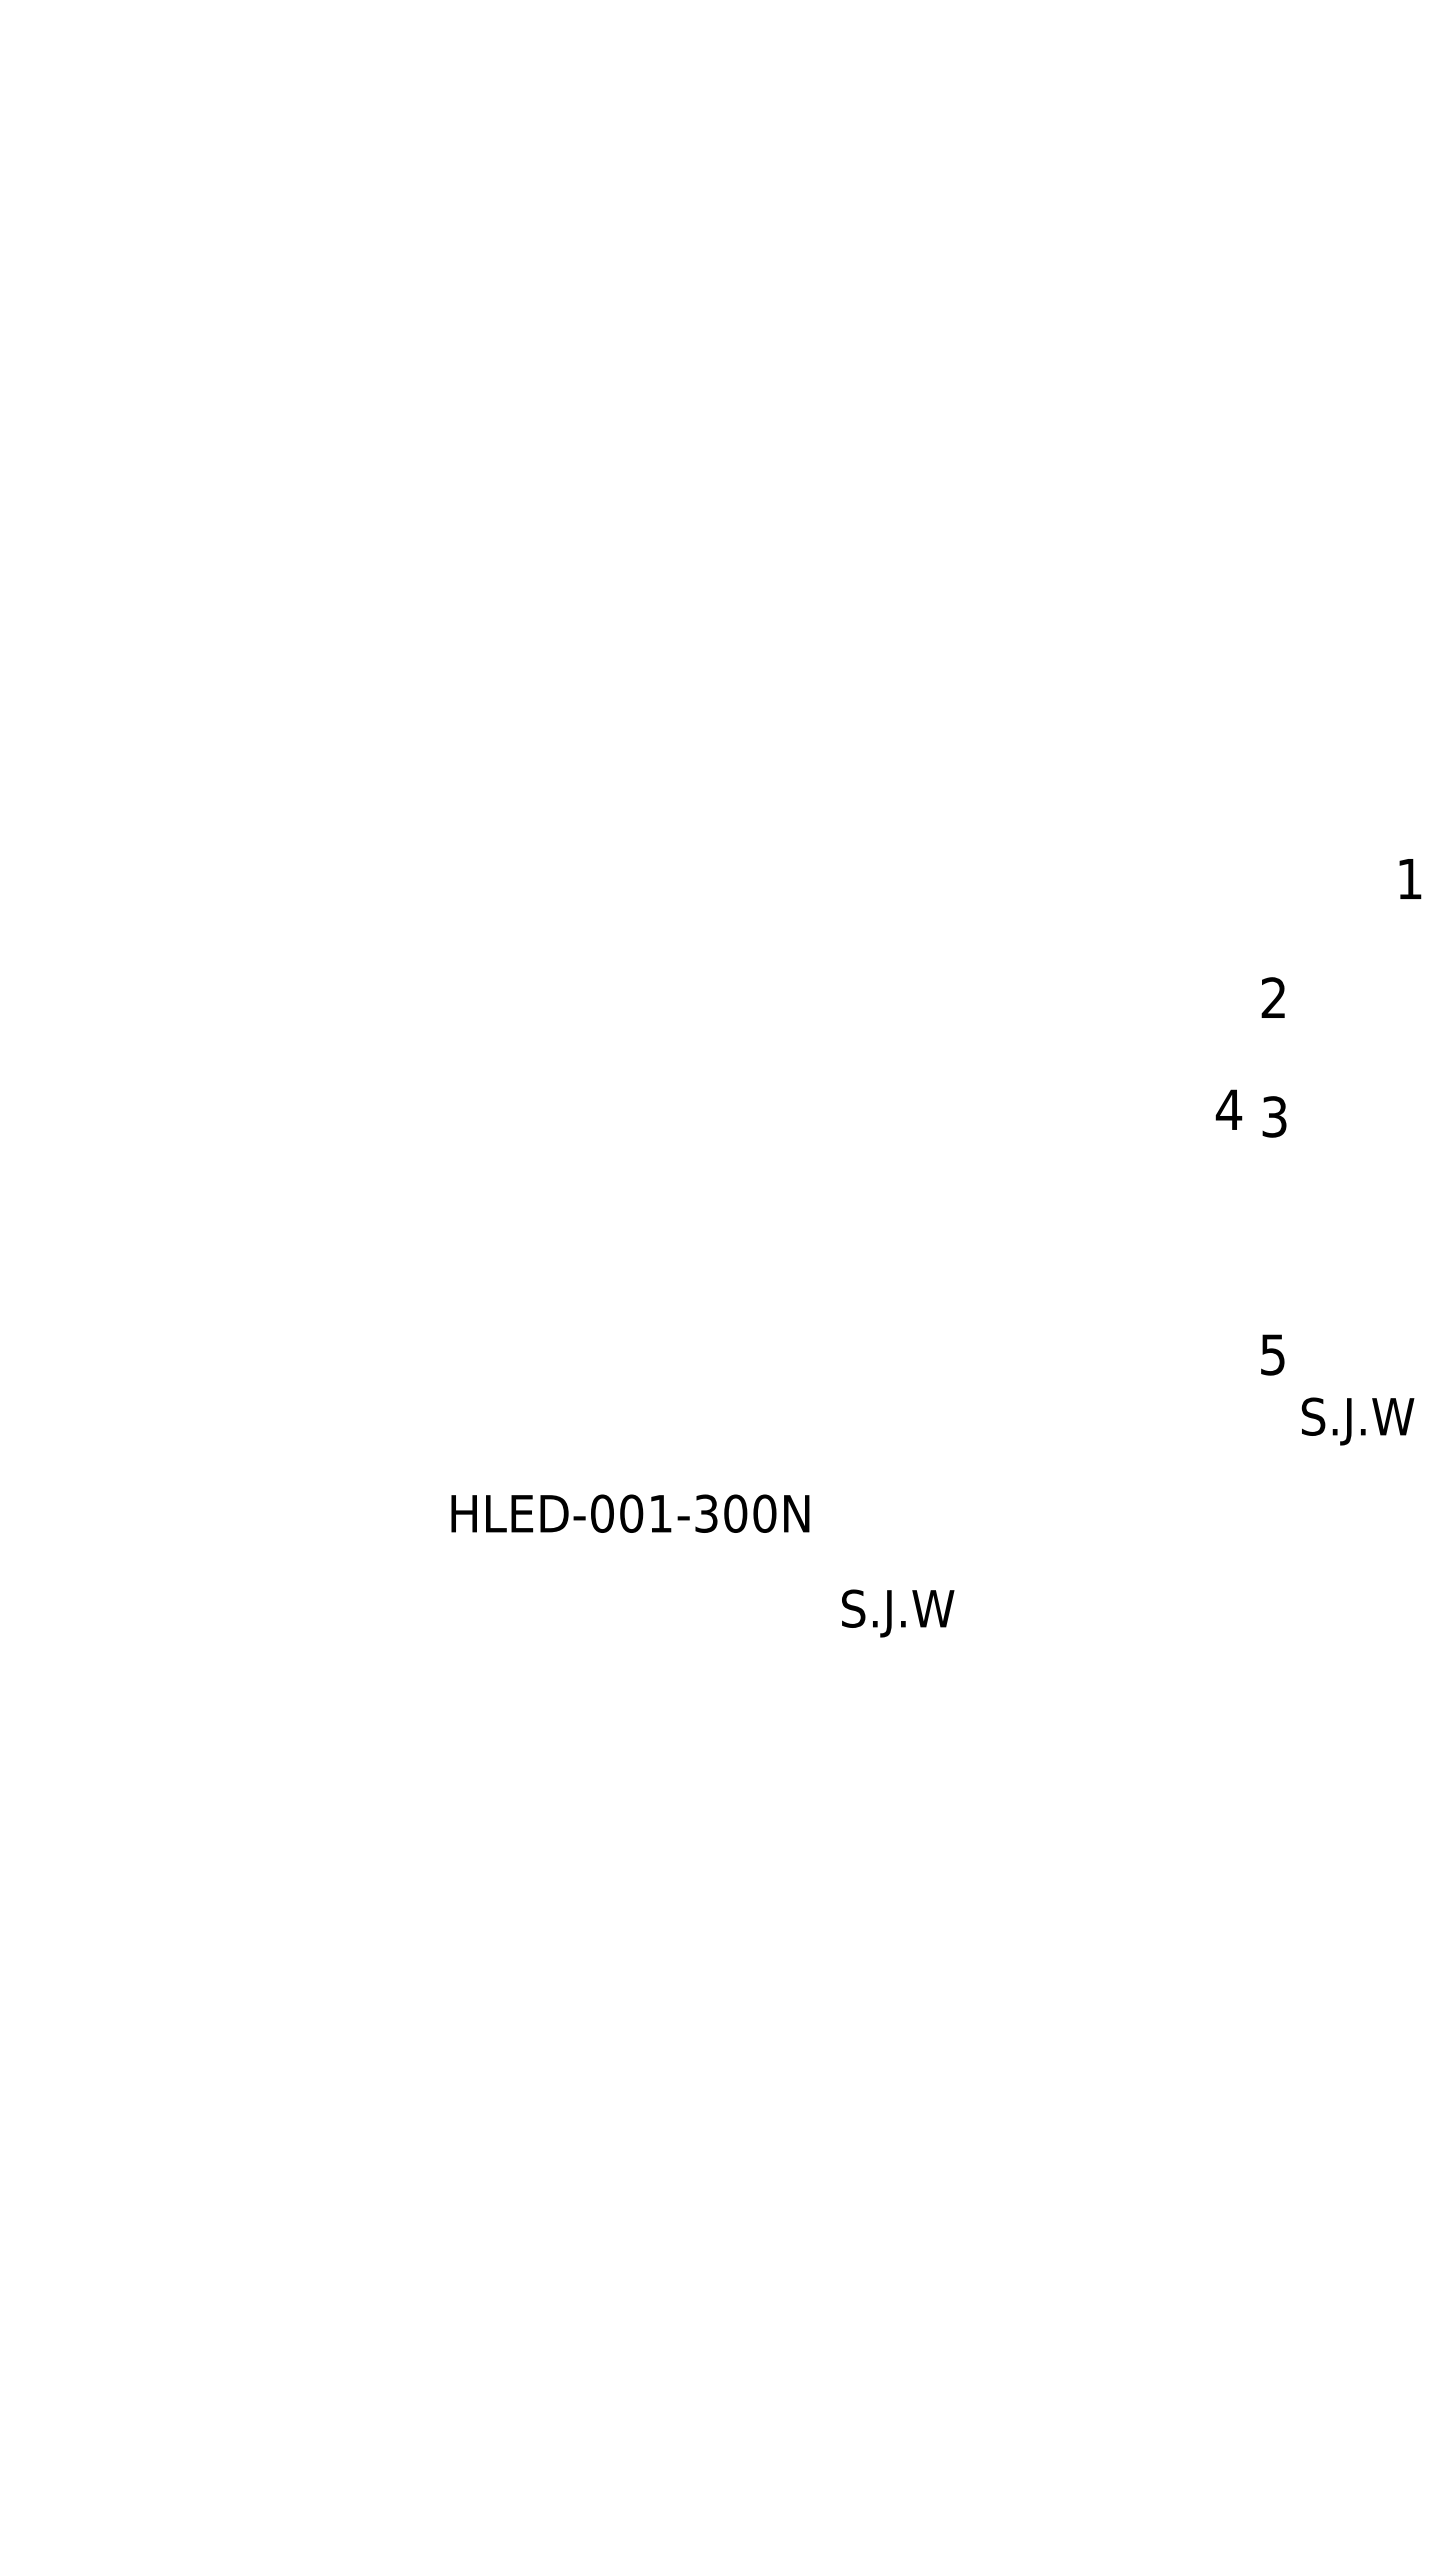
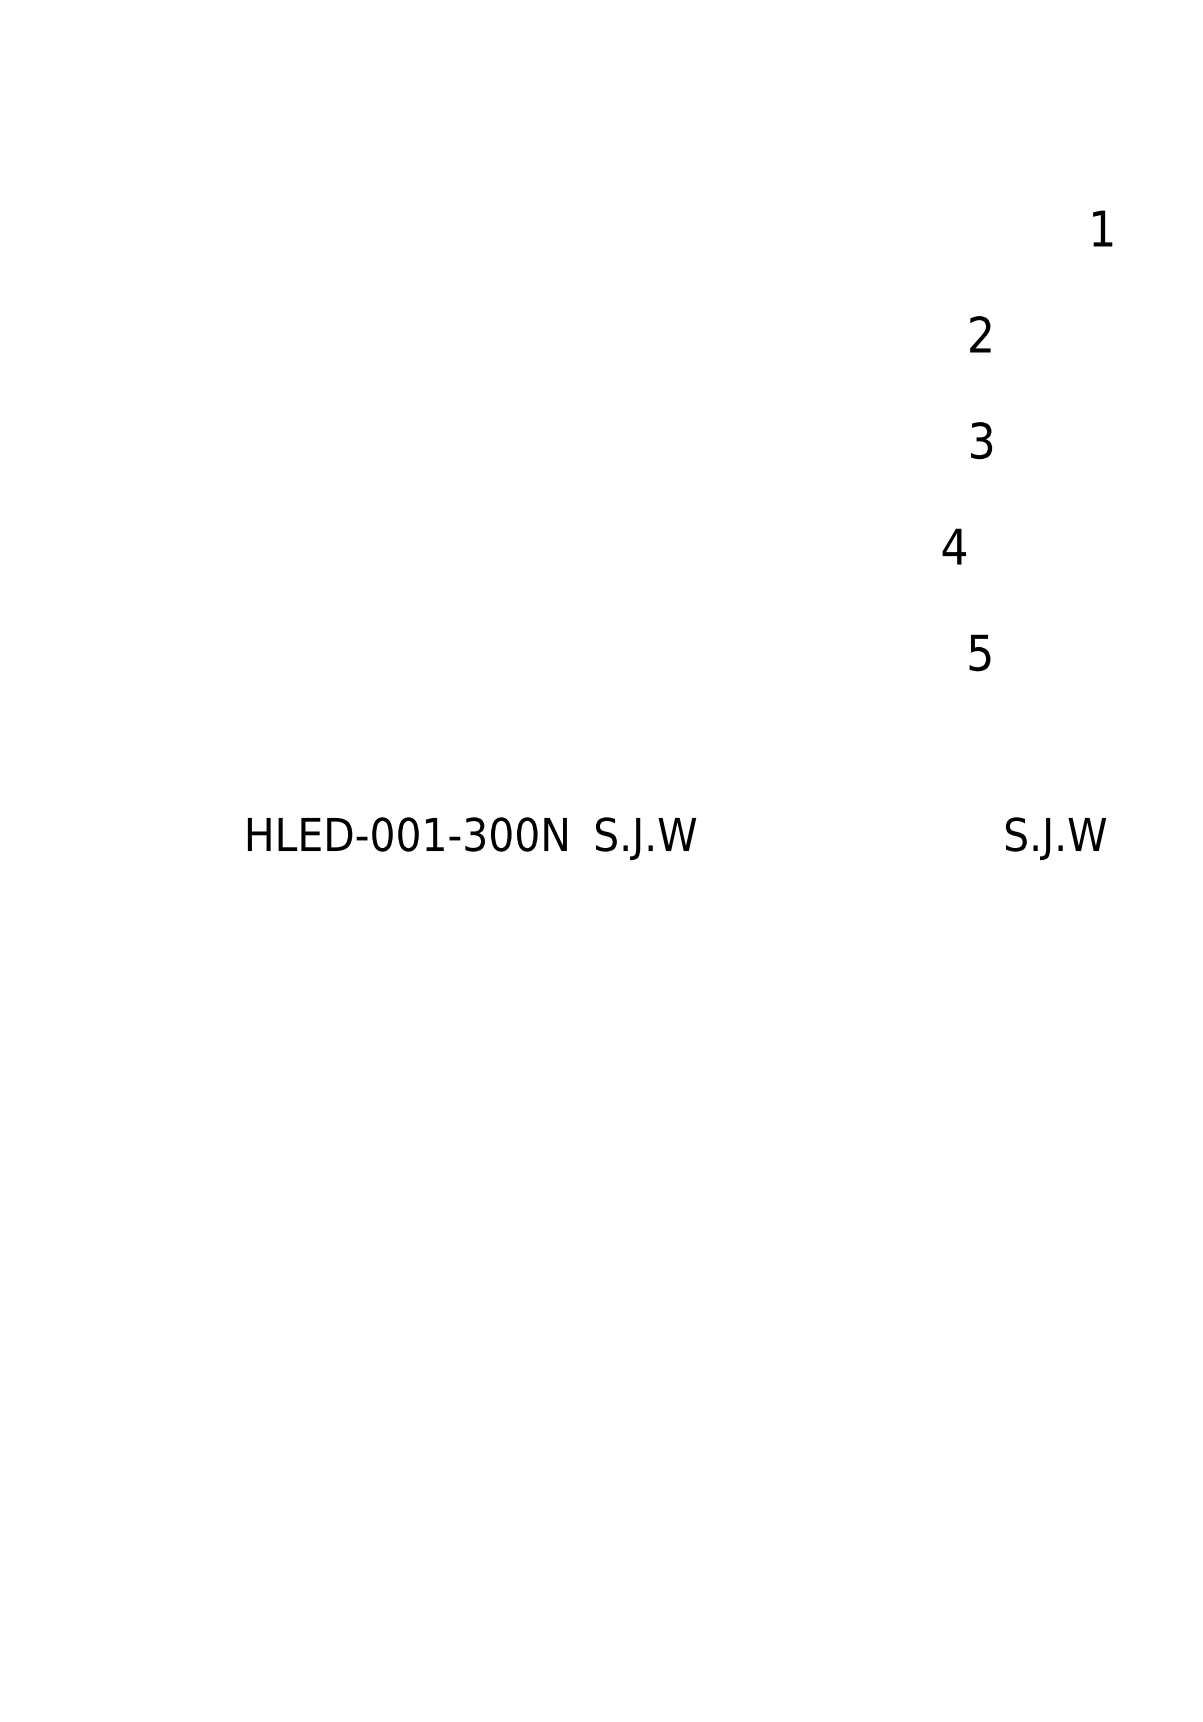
text: (1228, 1109) -> (953, 546), moved
text: (1357, 1421) -> (1055, 838), moved
text: (630, 1513) -> (407, 834), moved
text: (898, 1613) -> (646, 838), moved

